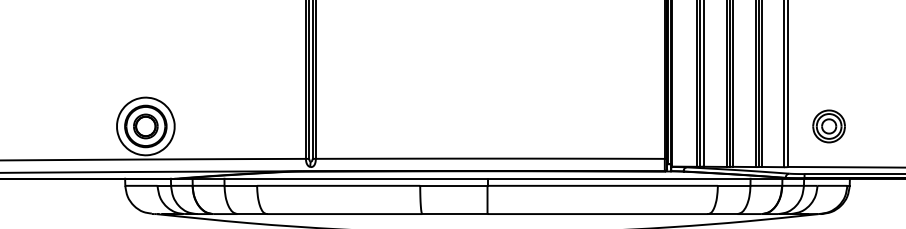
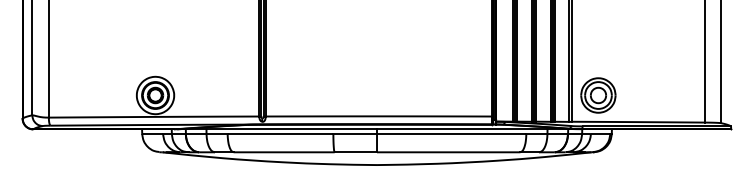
part: (829, 126) -> (598, 95), size x1.67

